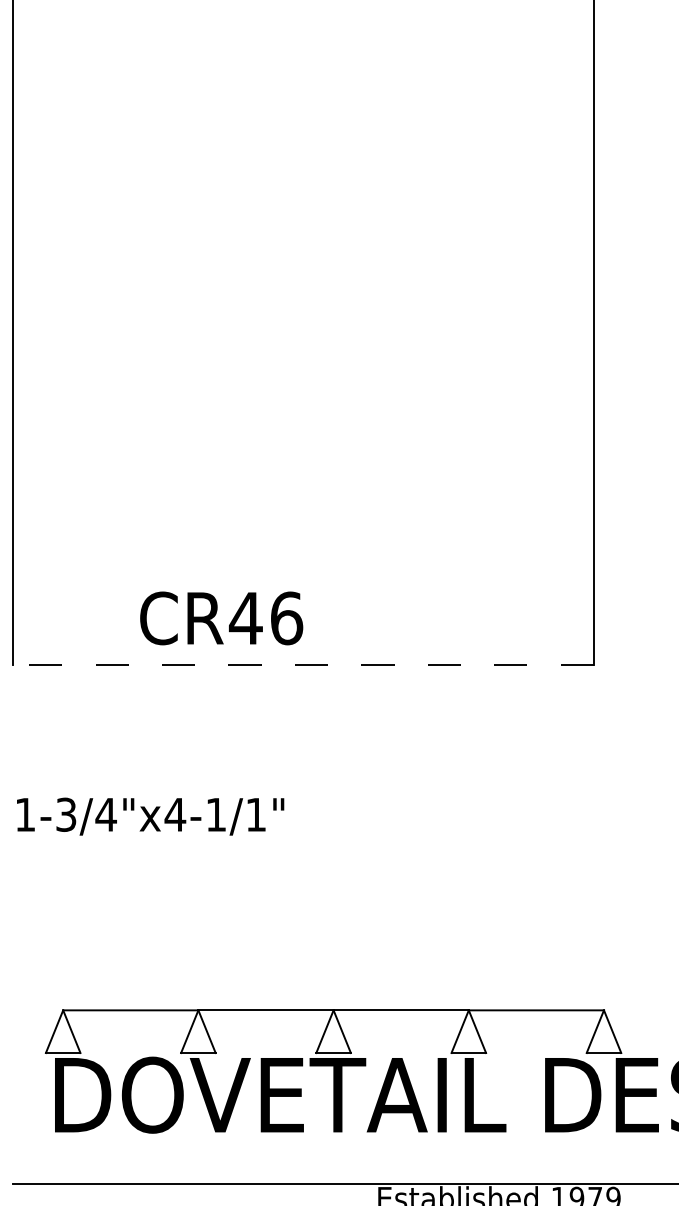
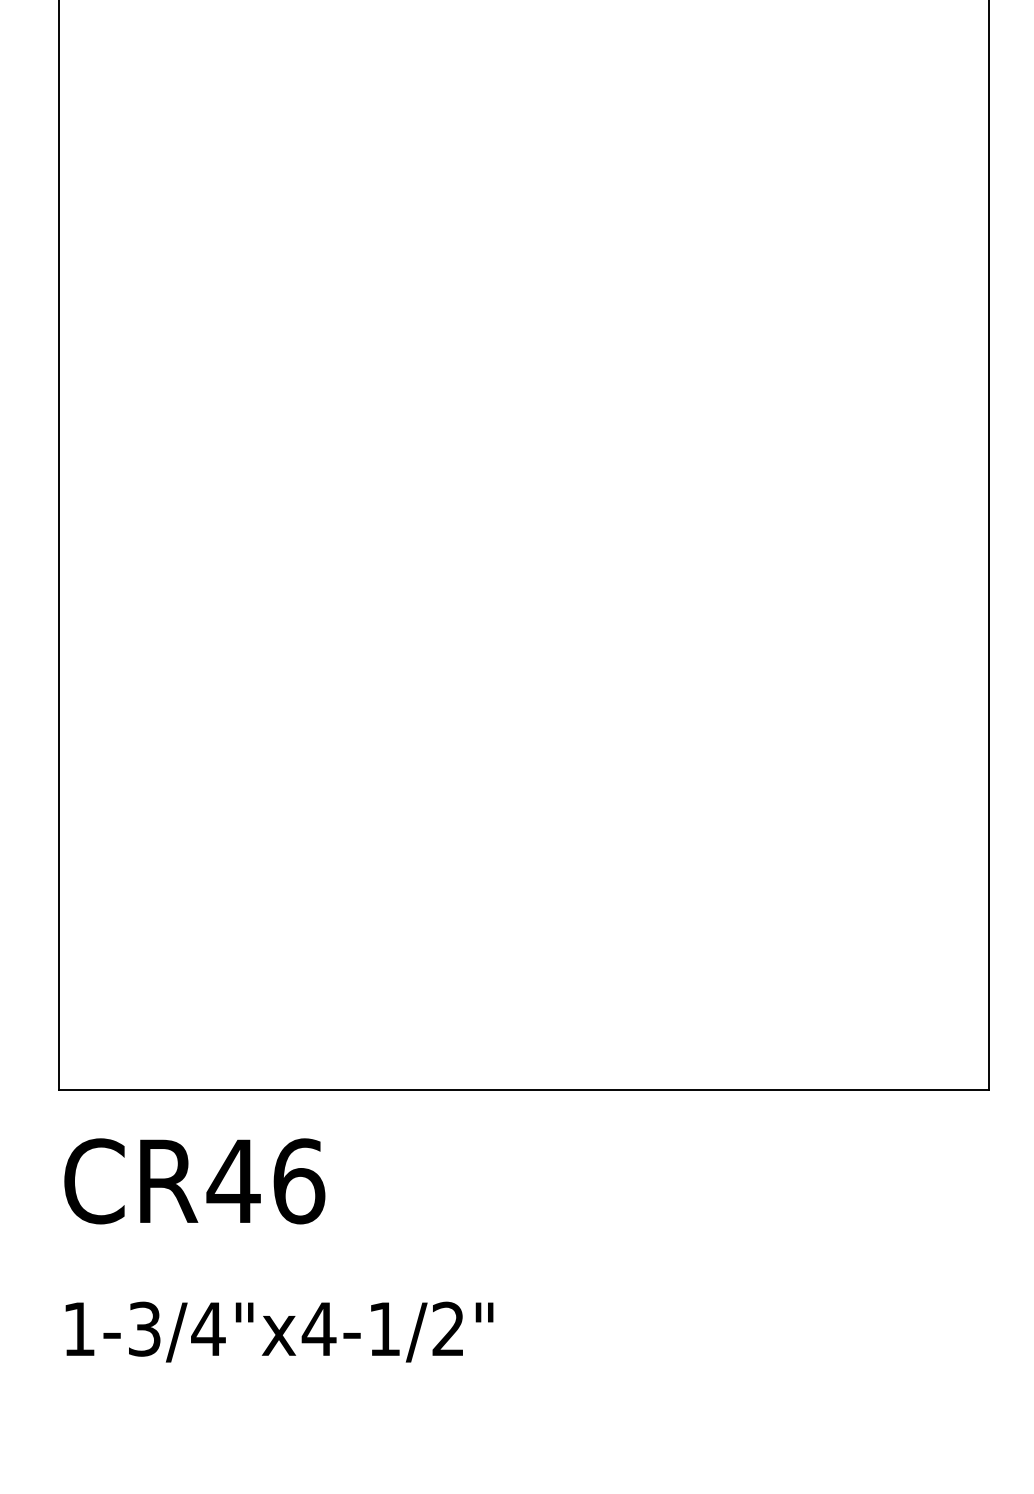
text: (221, 618) -> (194, 1181), moved
line: (303, 665) -> (524, 1090), dashed -> solid
text: (255, 814) -> (447, 1328), 1-3/4"x4-1/1" -> 1-3/4"x4-1/2"

